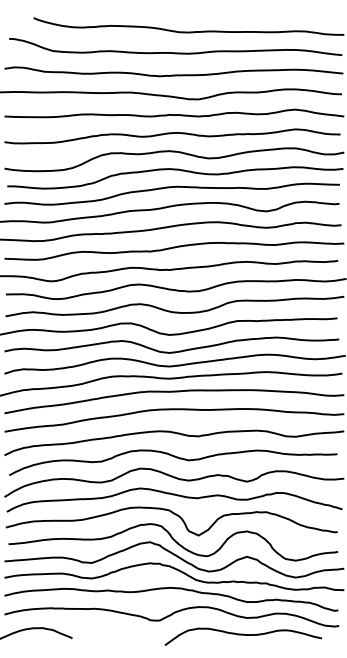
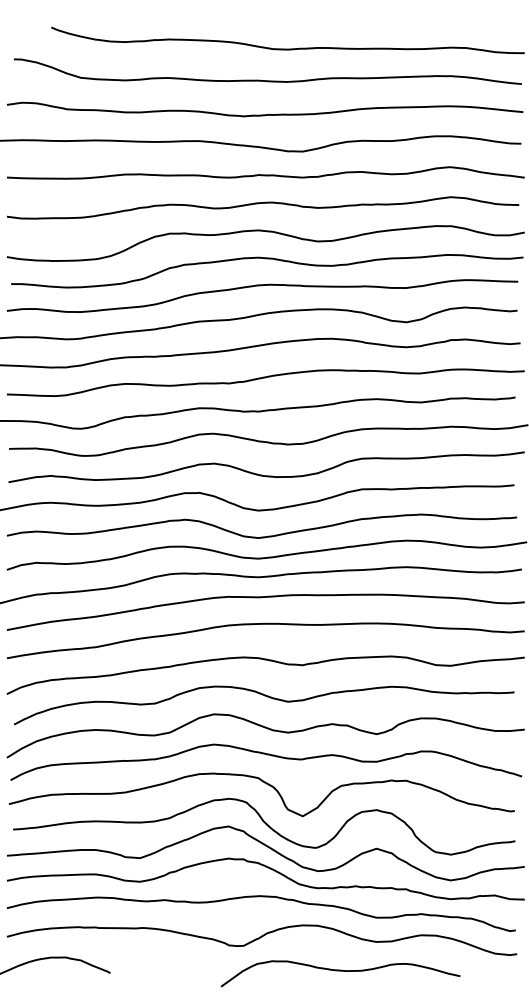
curve: (242, 635) -> (339, 971), moved

